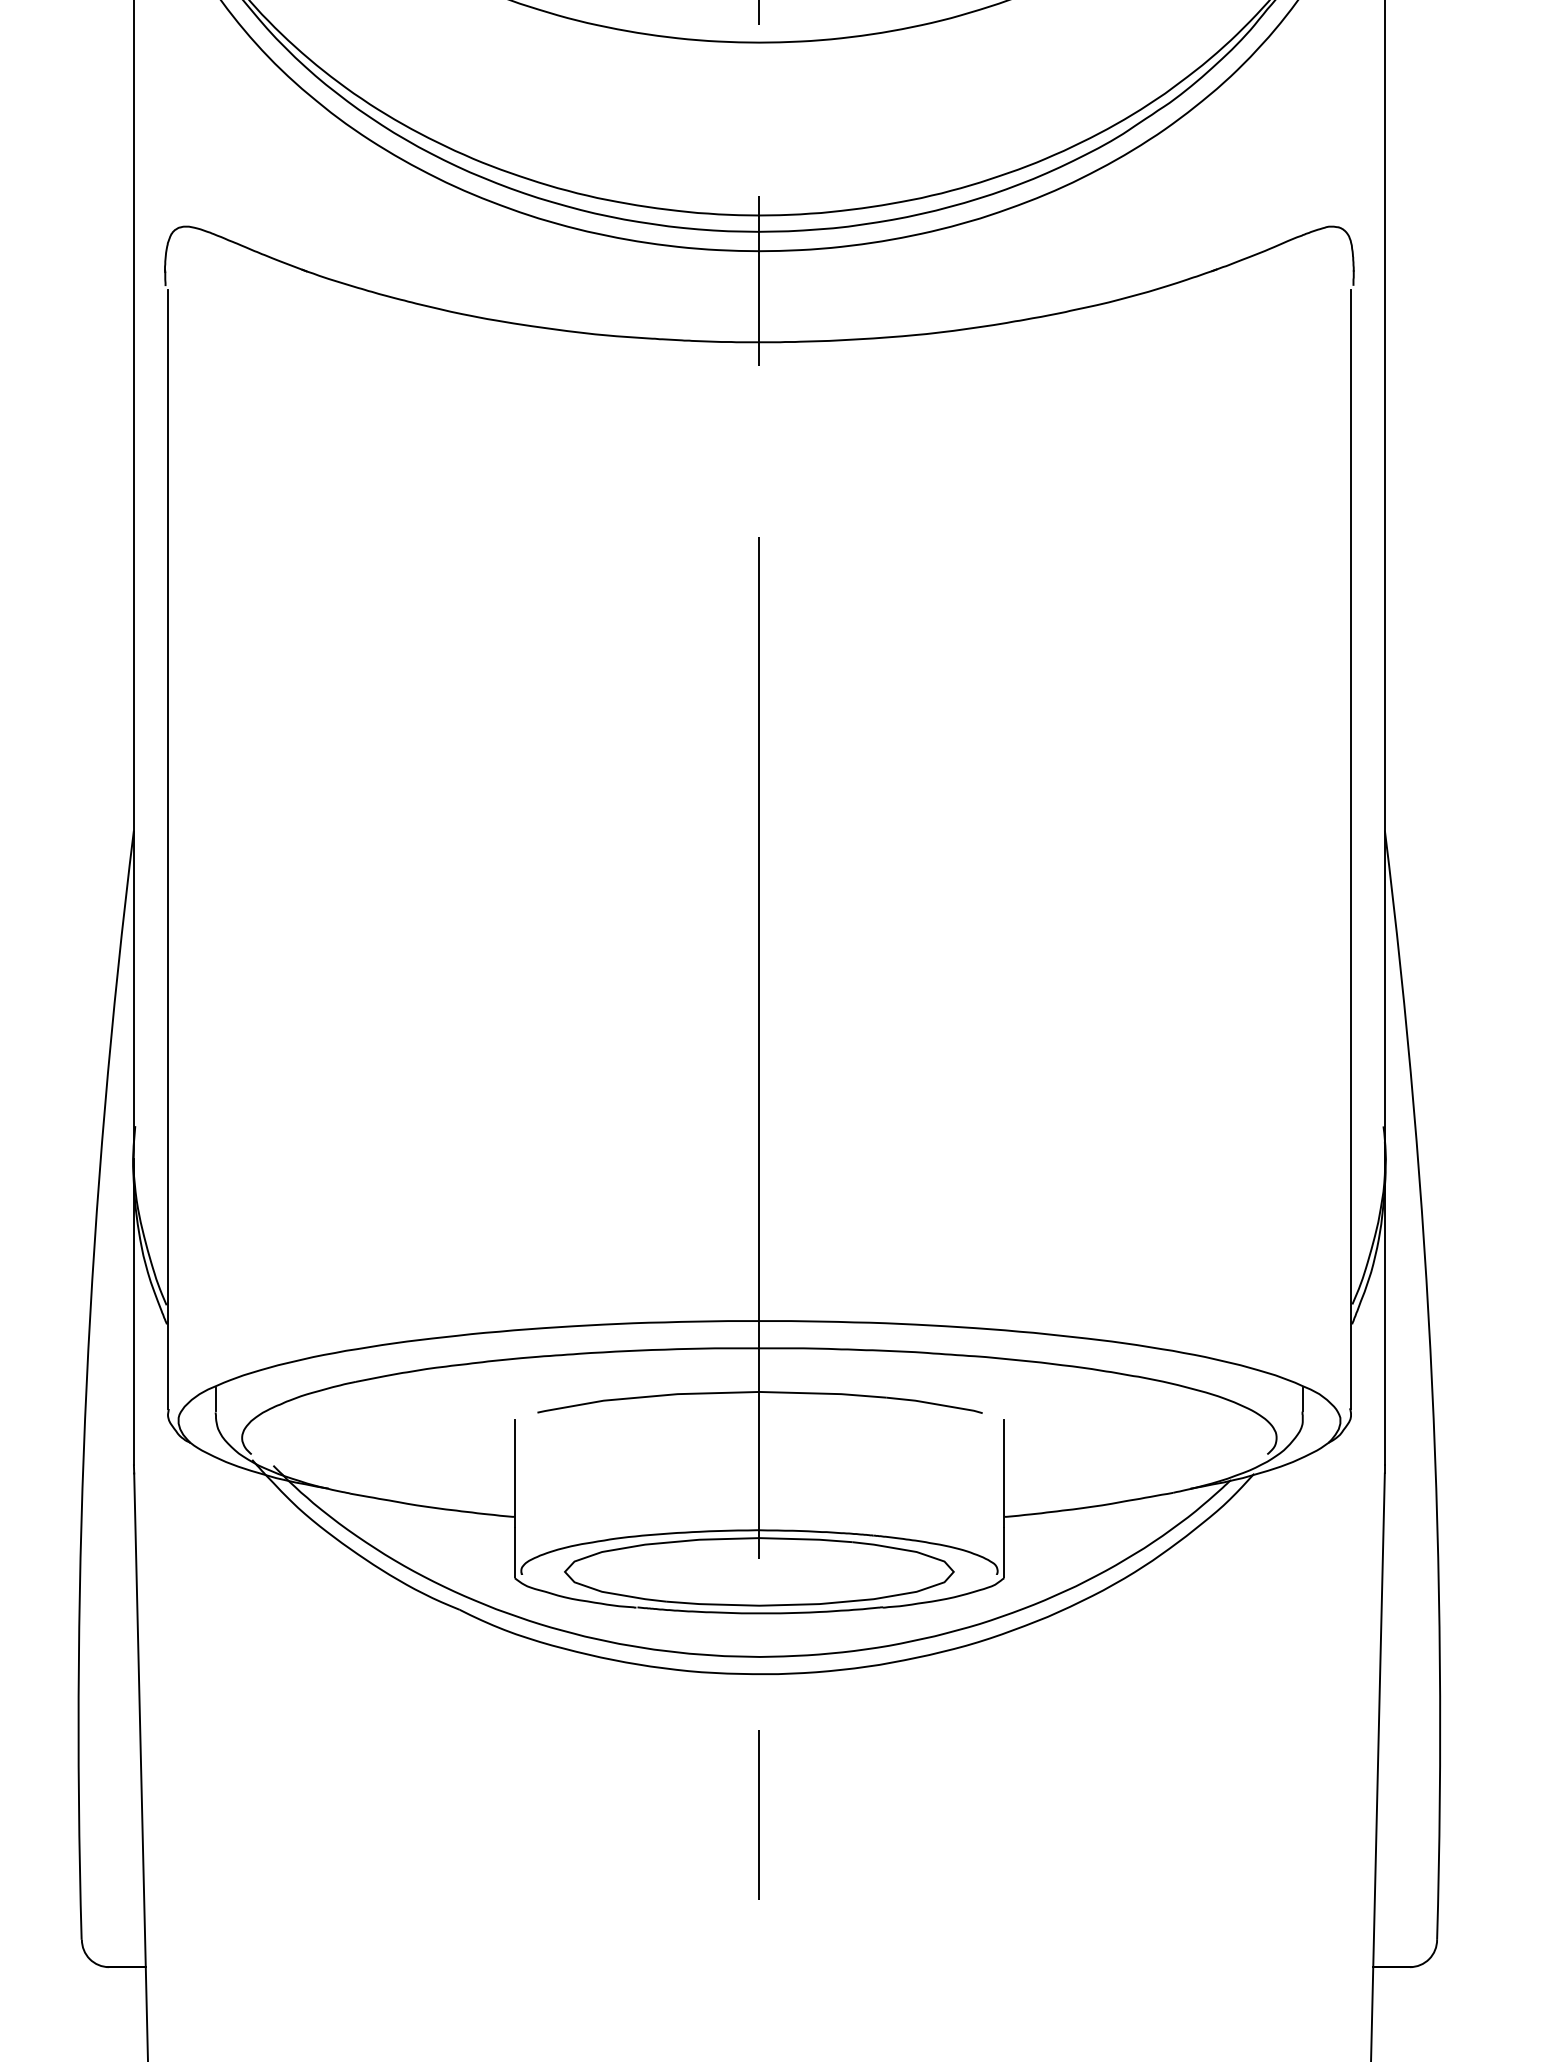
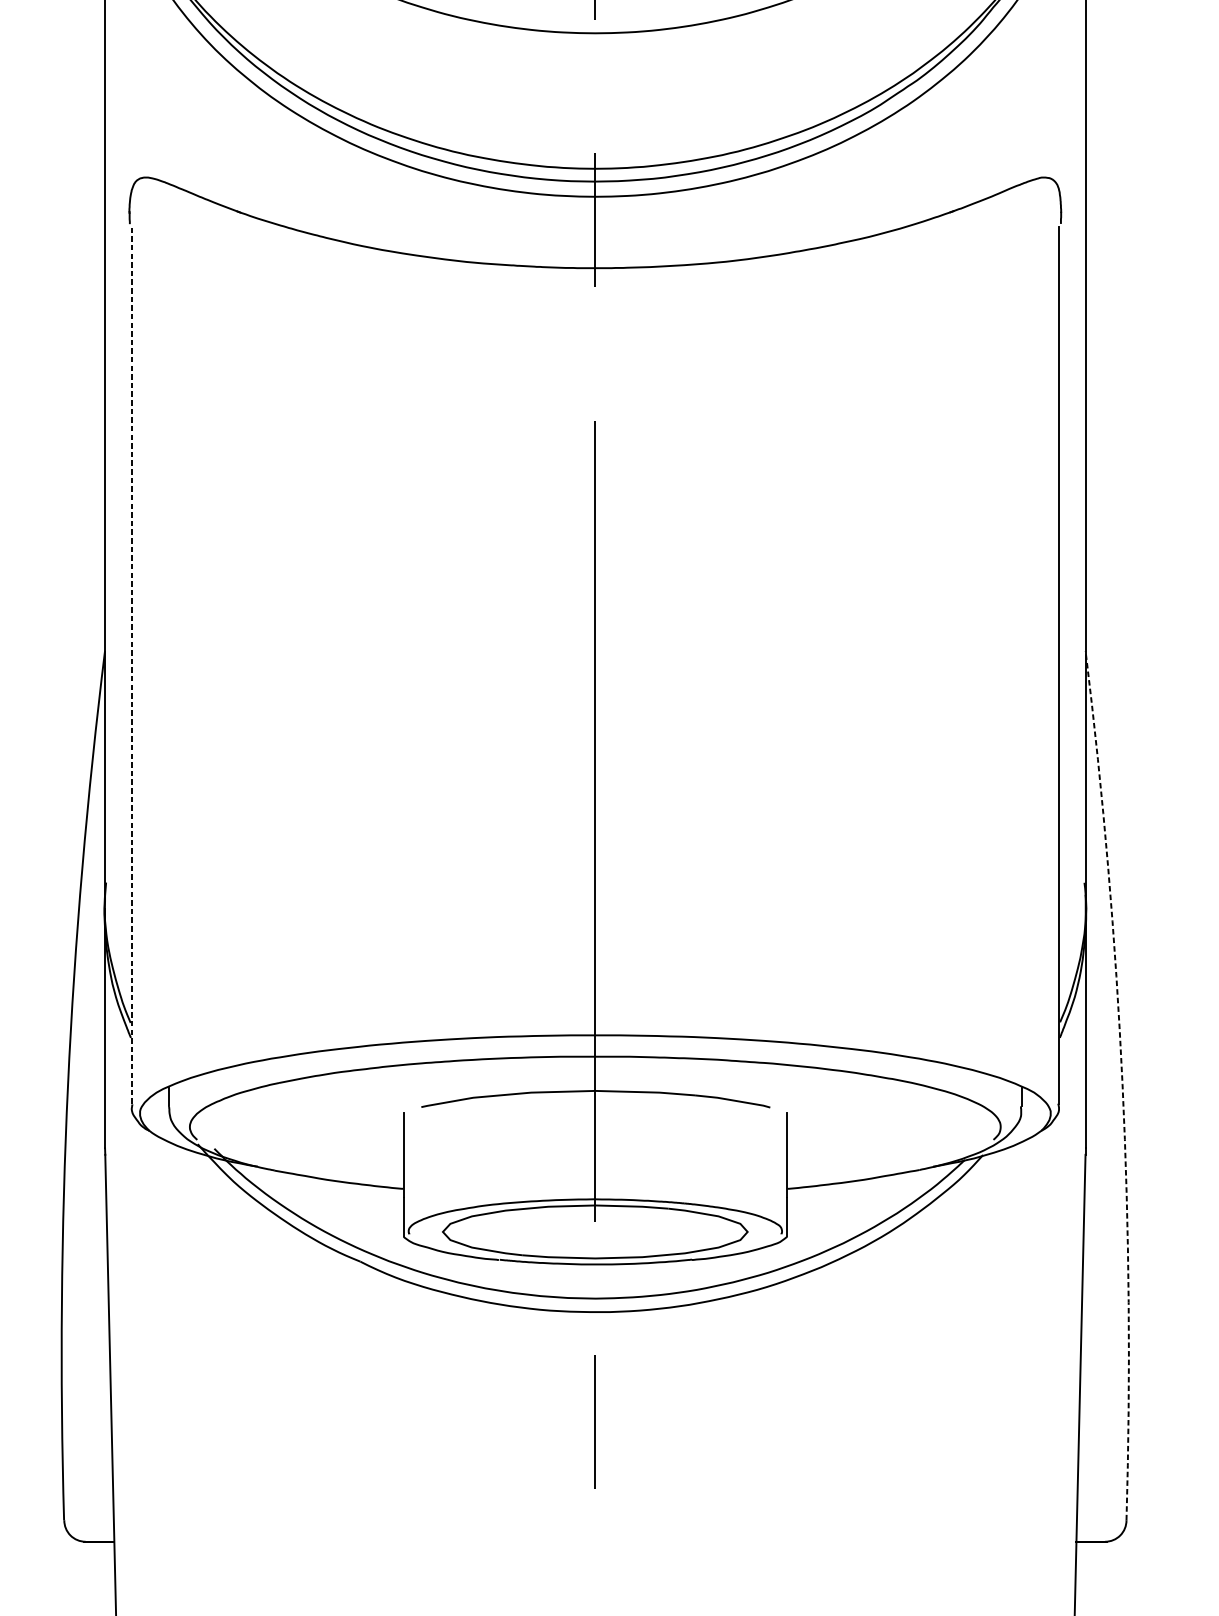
line: (168, 849) -> (132, 665), solid -> dashed
arc: (1432, 1384) -> (1122, 1085), solid -> dashed

